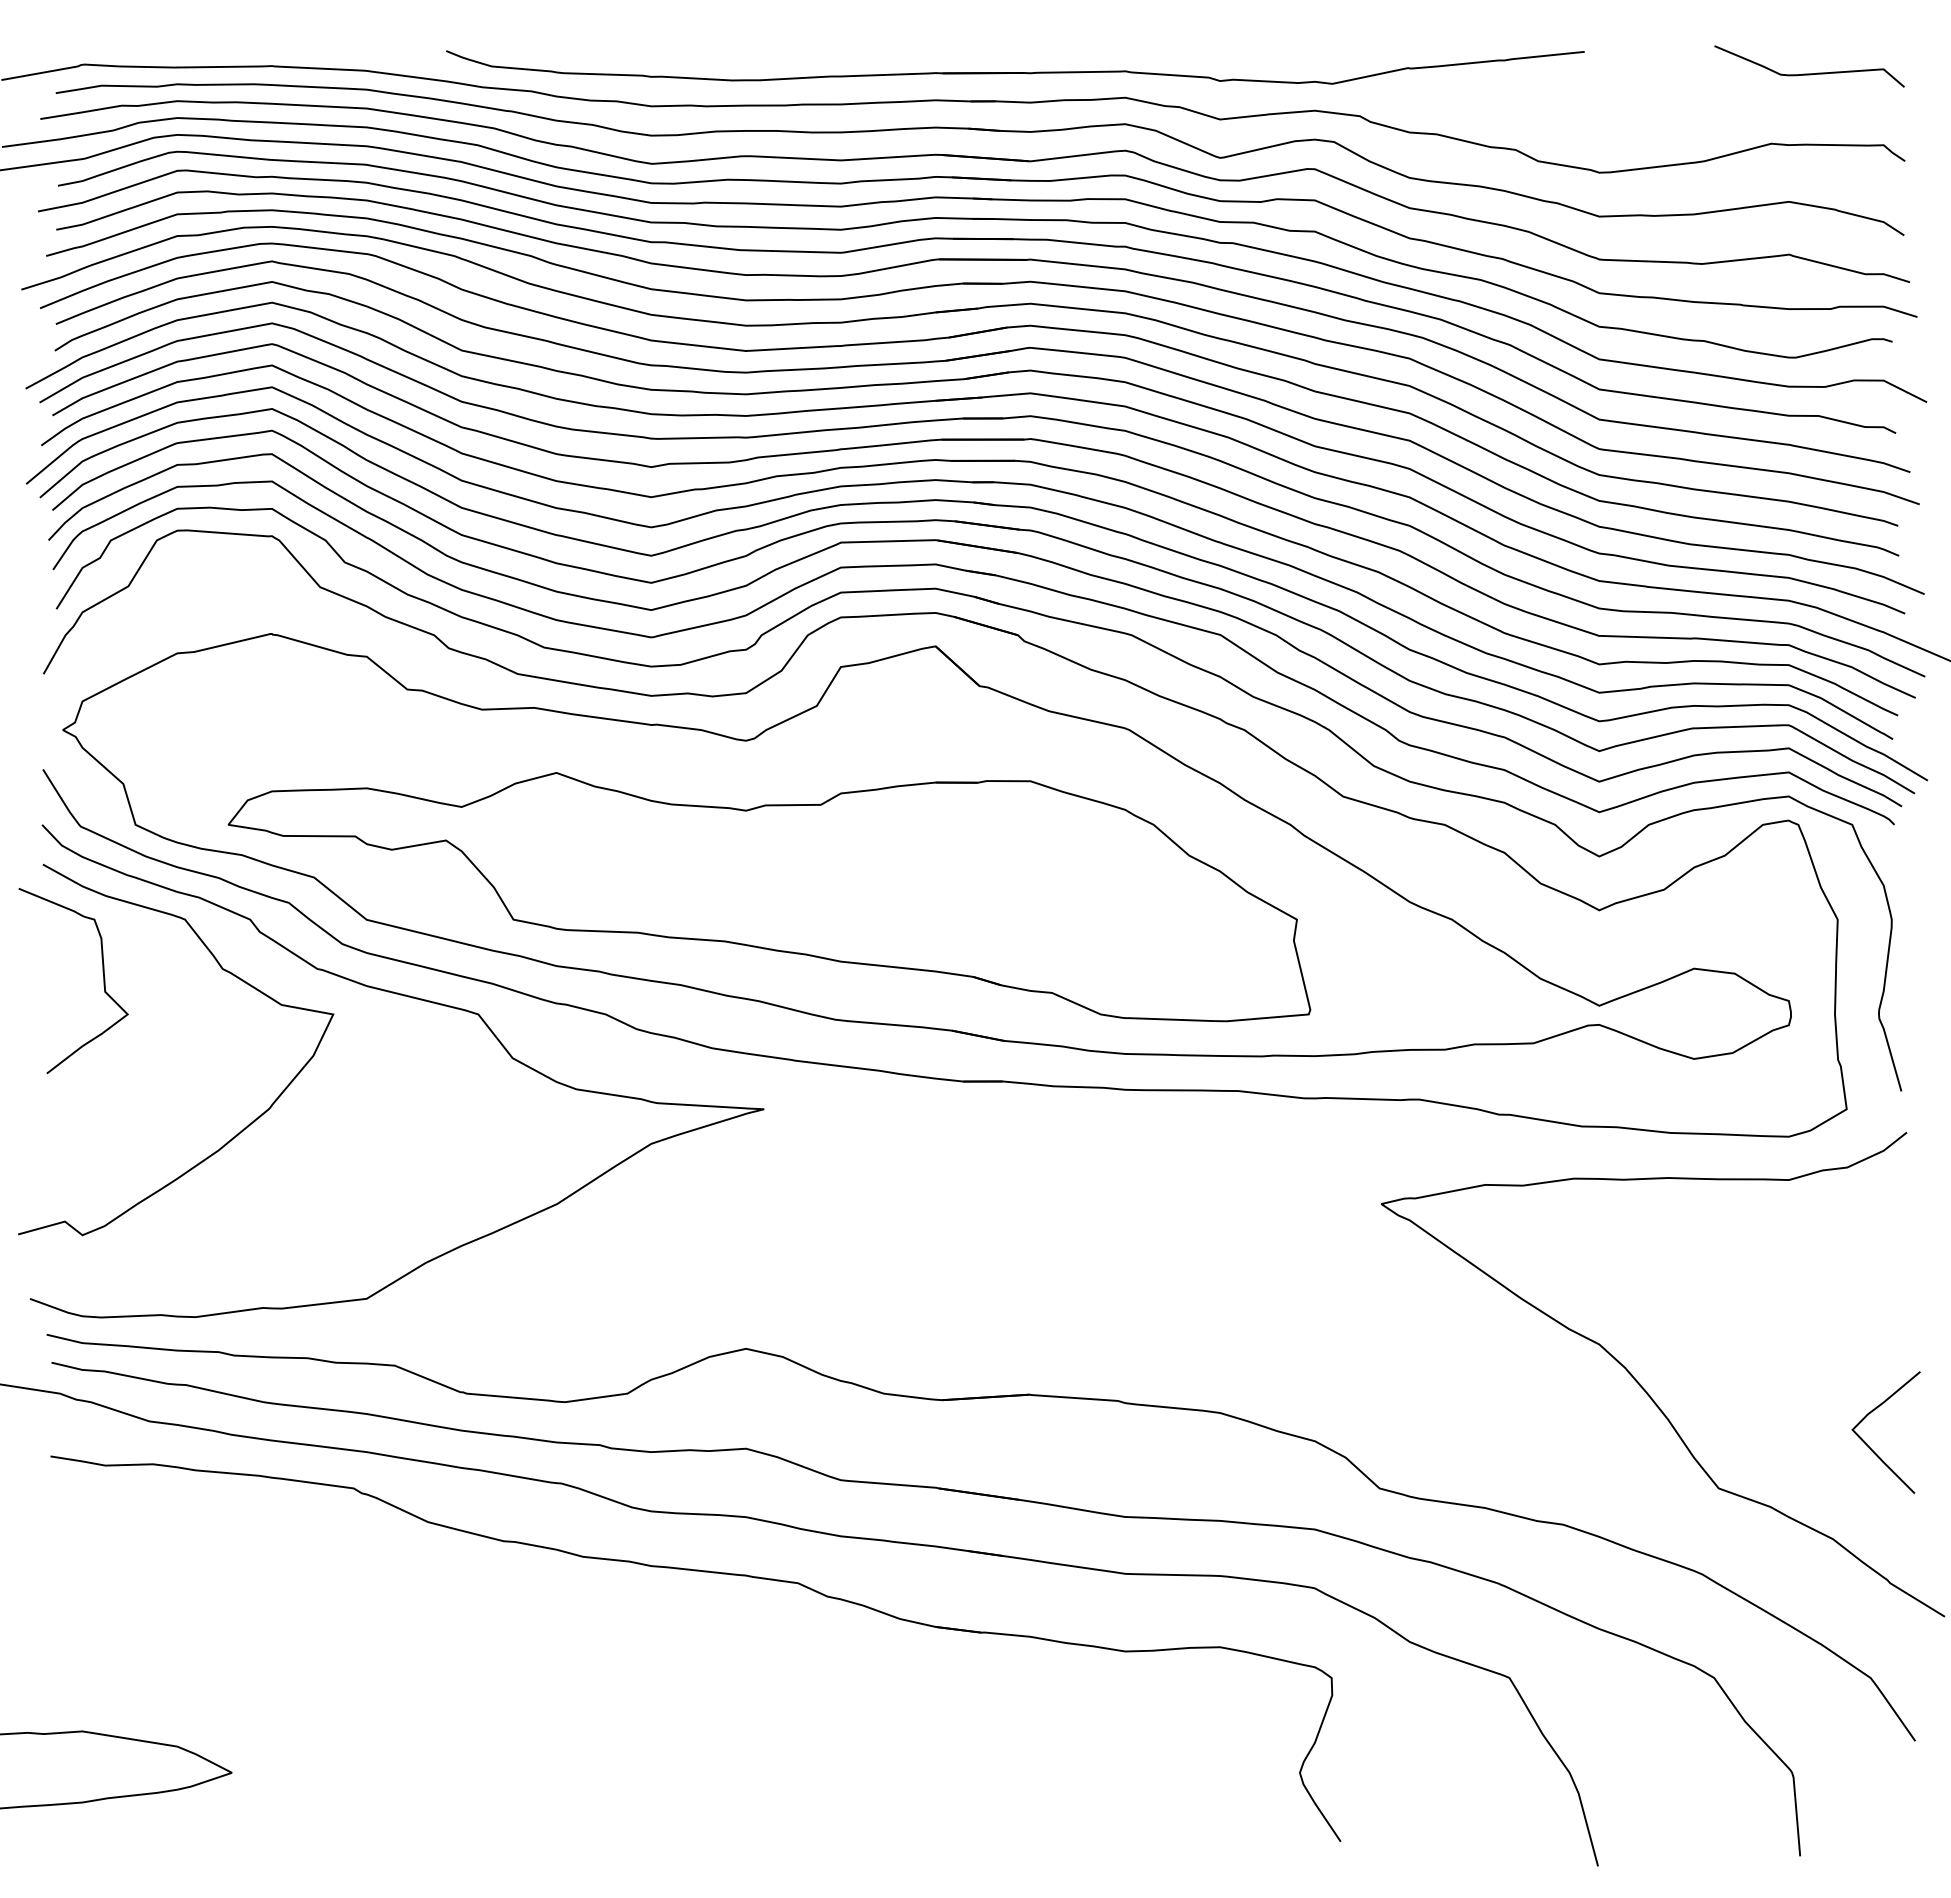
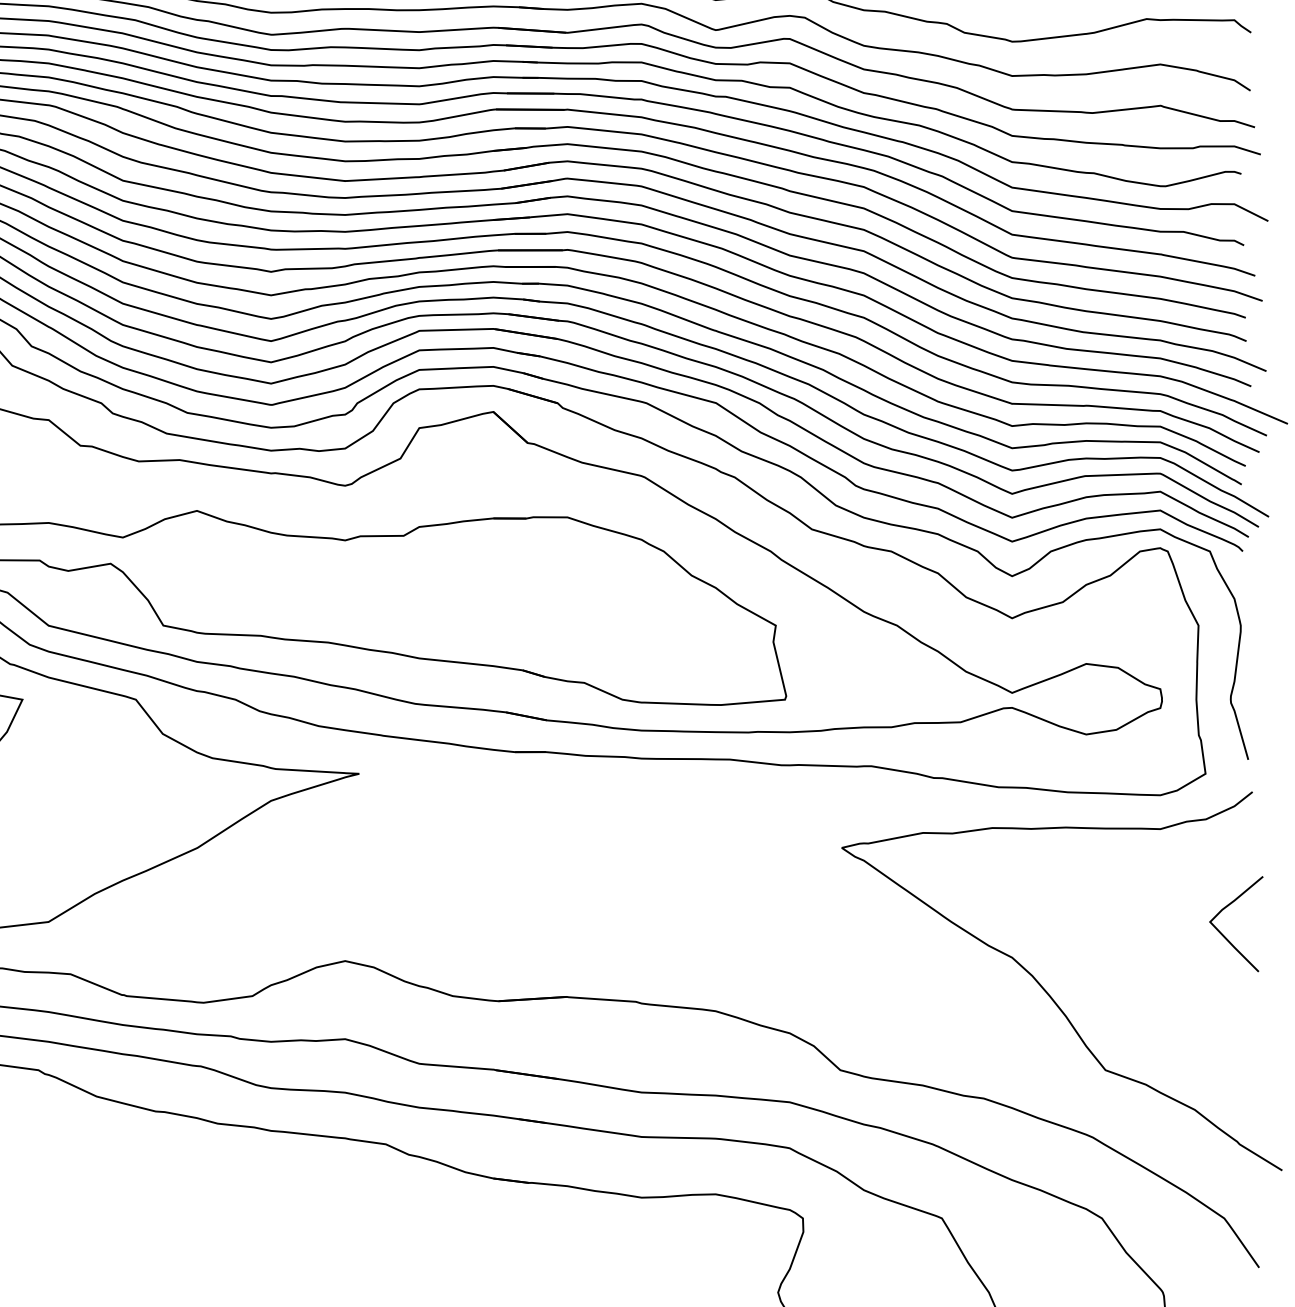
curve: (1870, 1447) -> (1224, 935), moved

